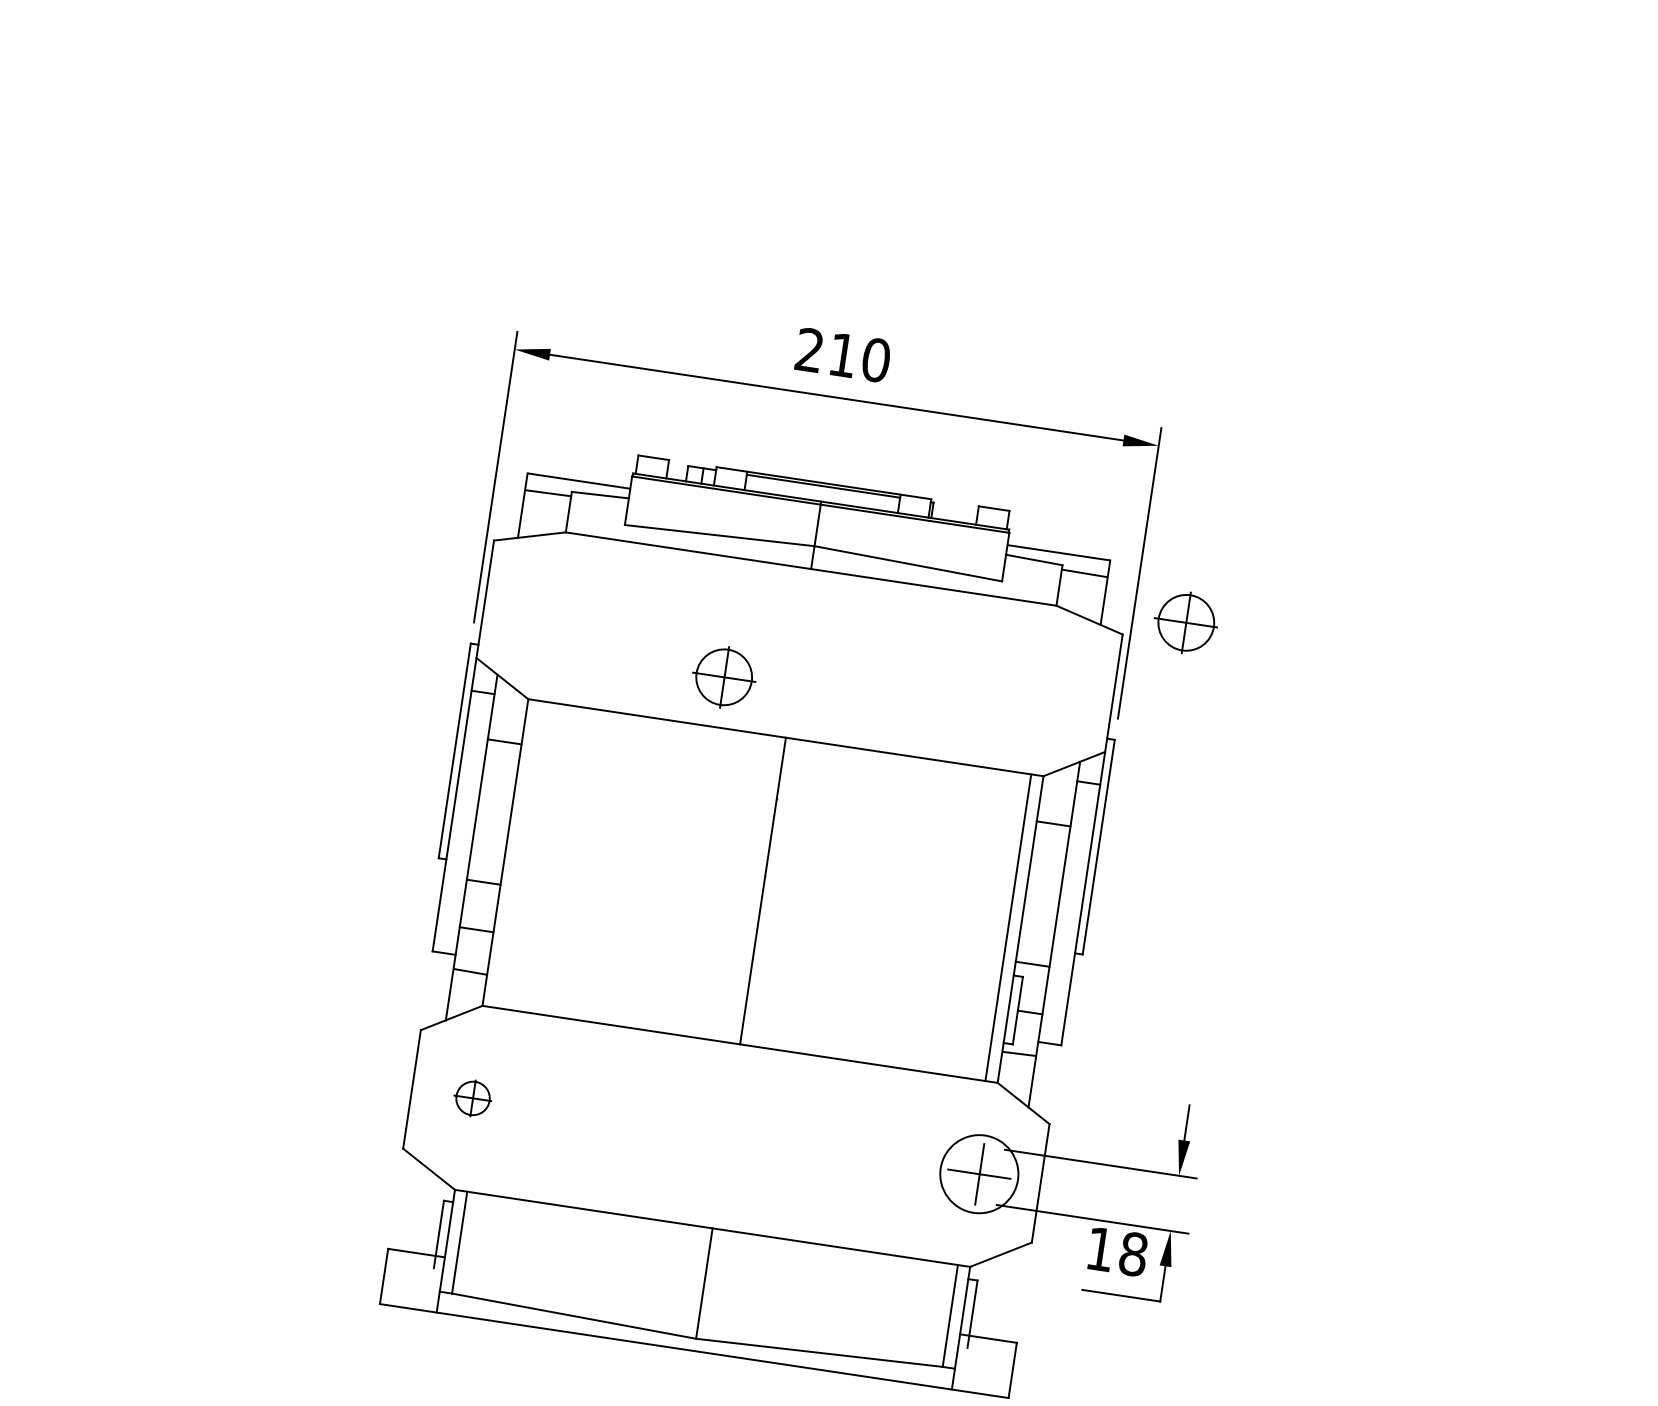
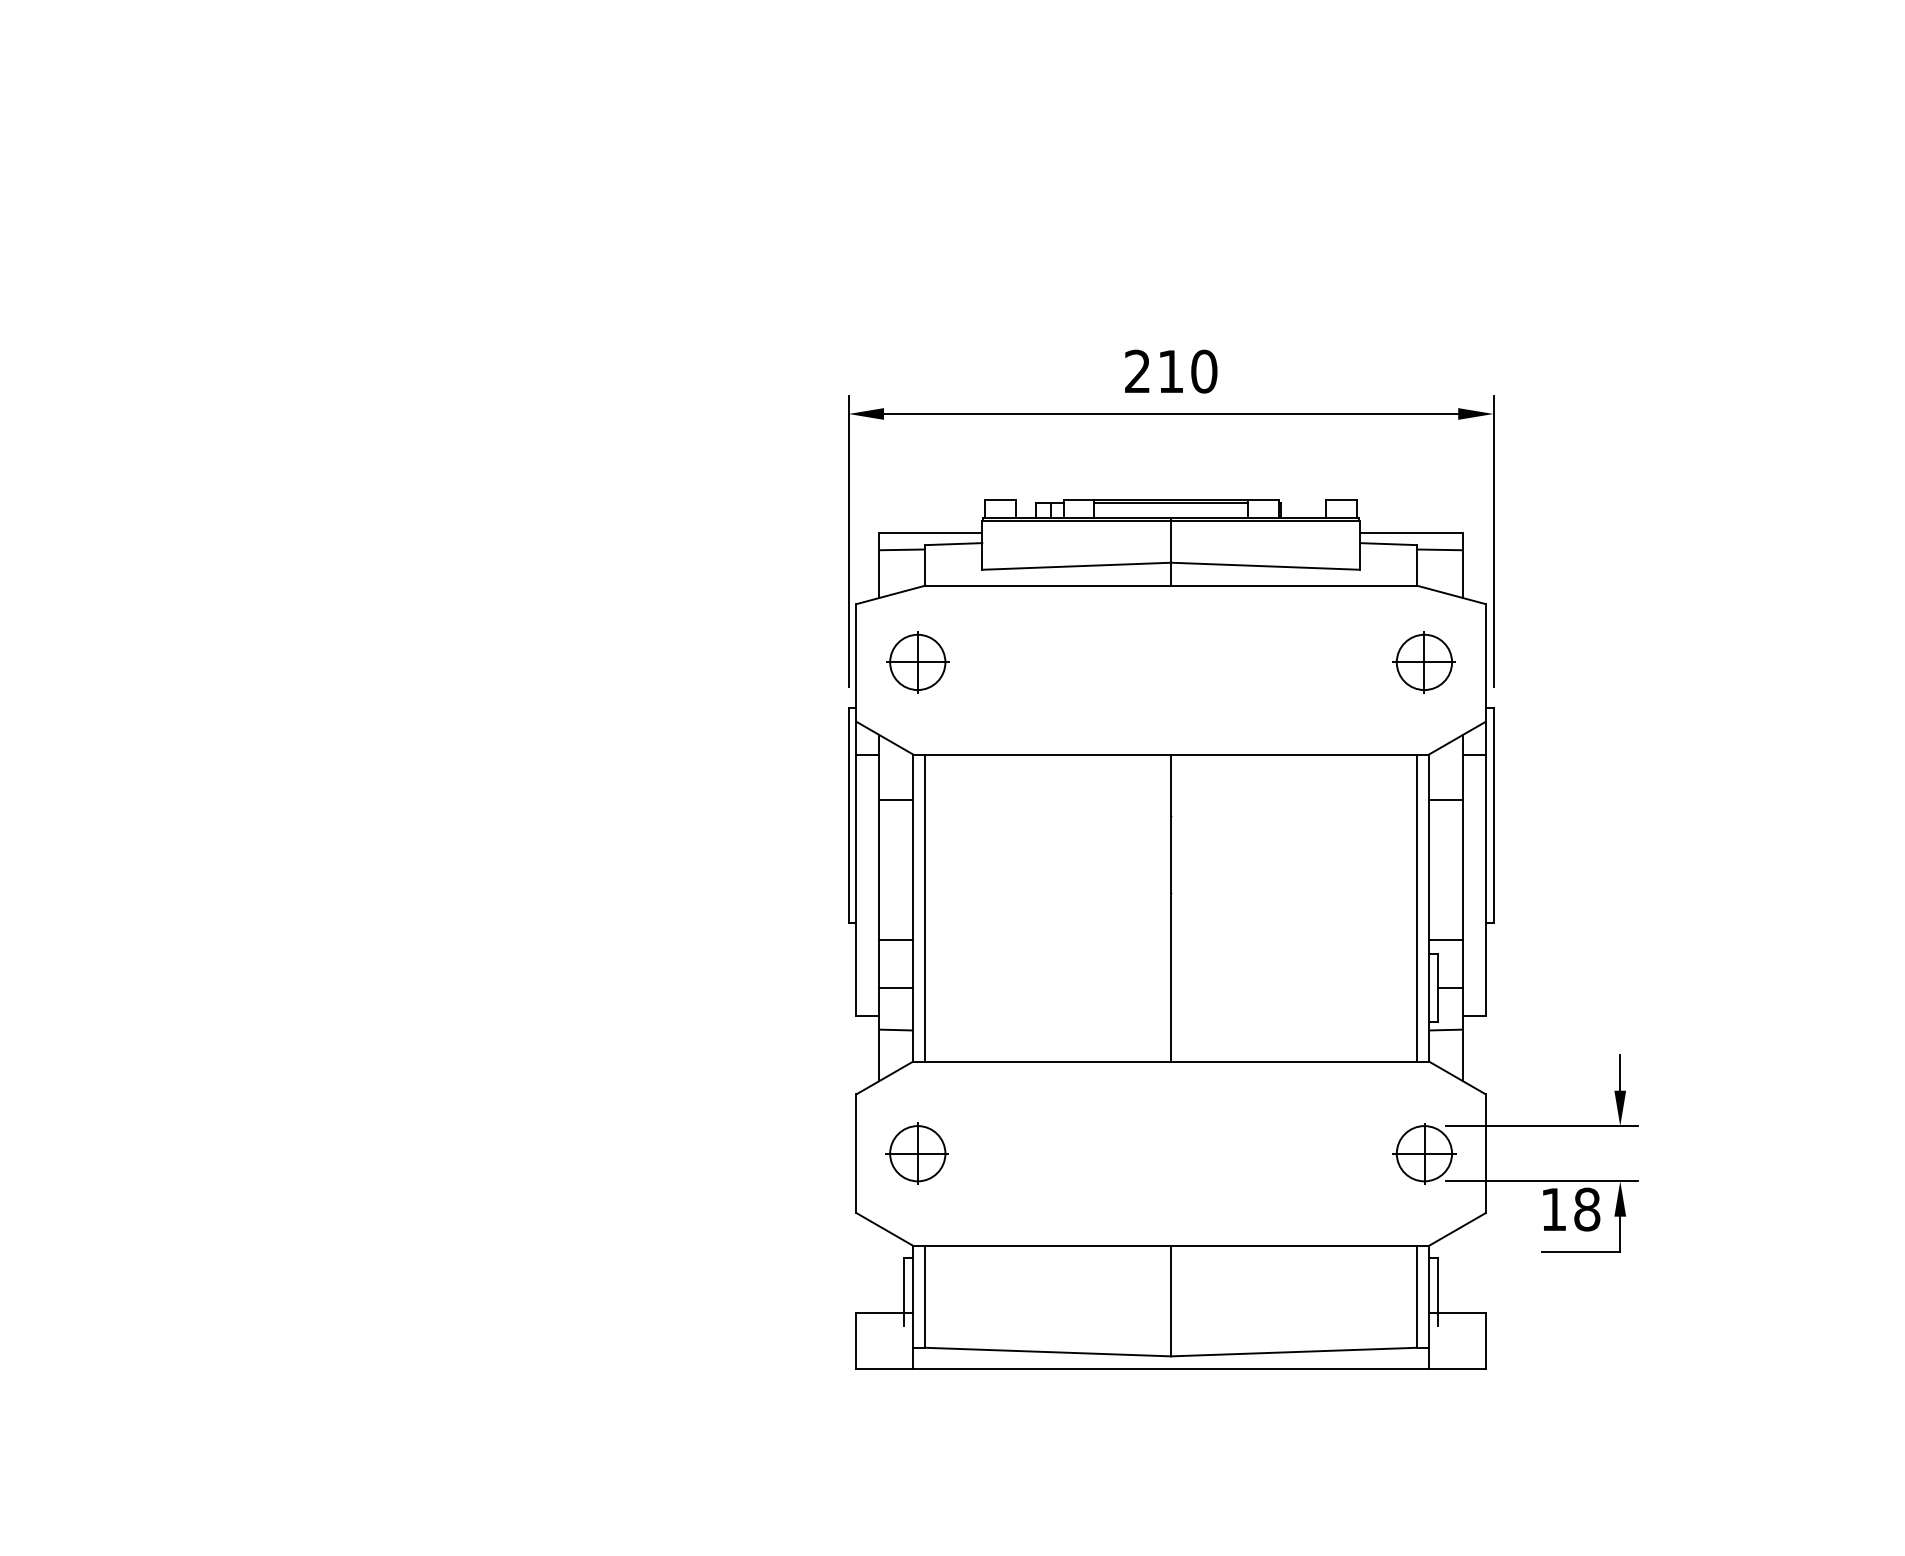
part: (1185, 622) -> (1423, 662), moved
part: (723, 677) -> (917, 662), moved
line: (517, 853) -> (925, 907), added
part: (472, 1098) -> (916, 1153), size x1.67
circle: (979, 1173) -> (1424, 1153), size x0.71

